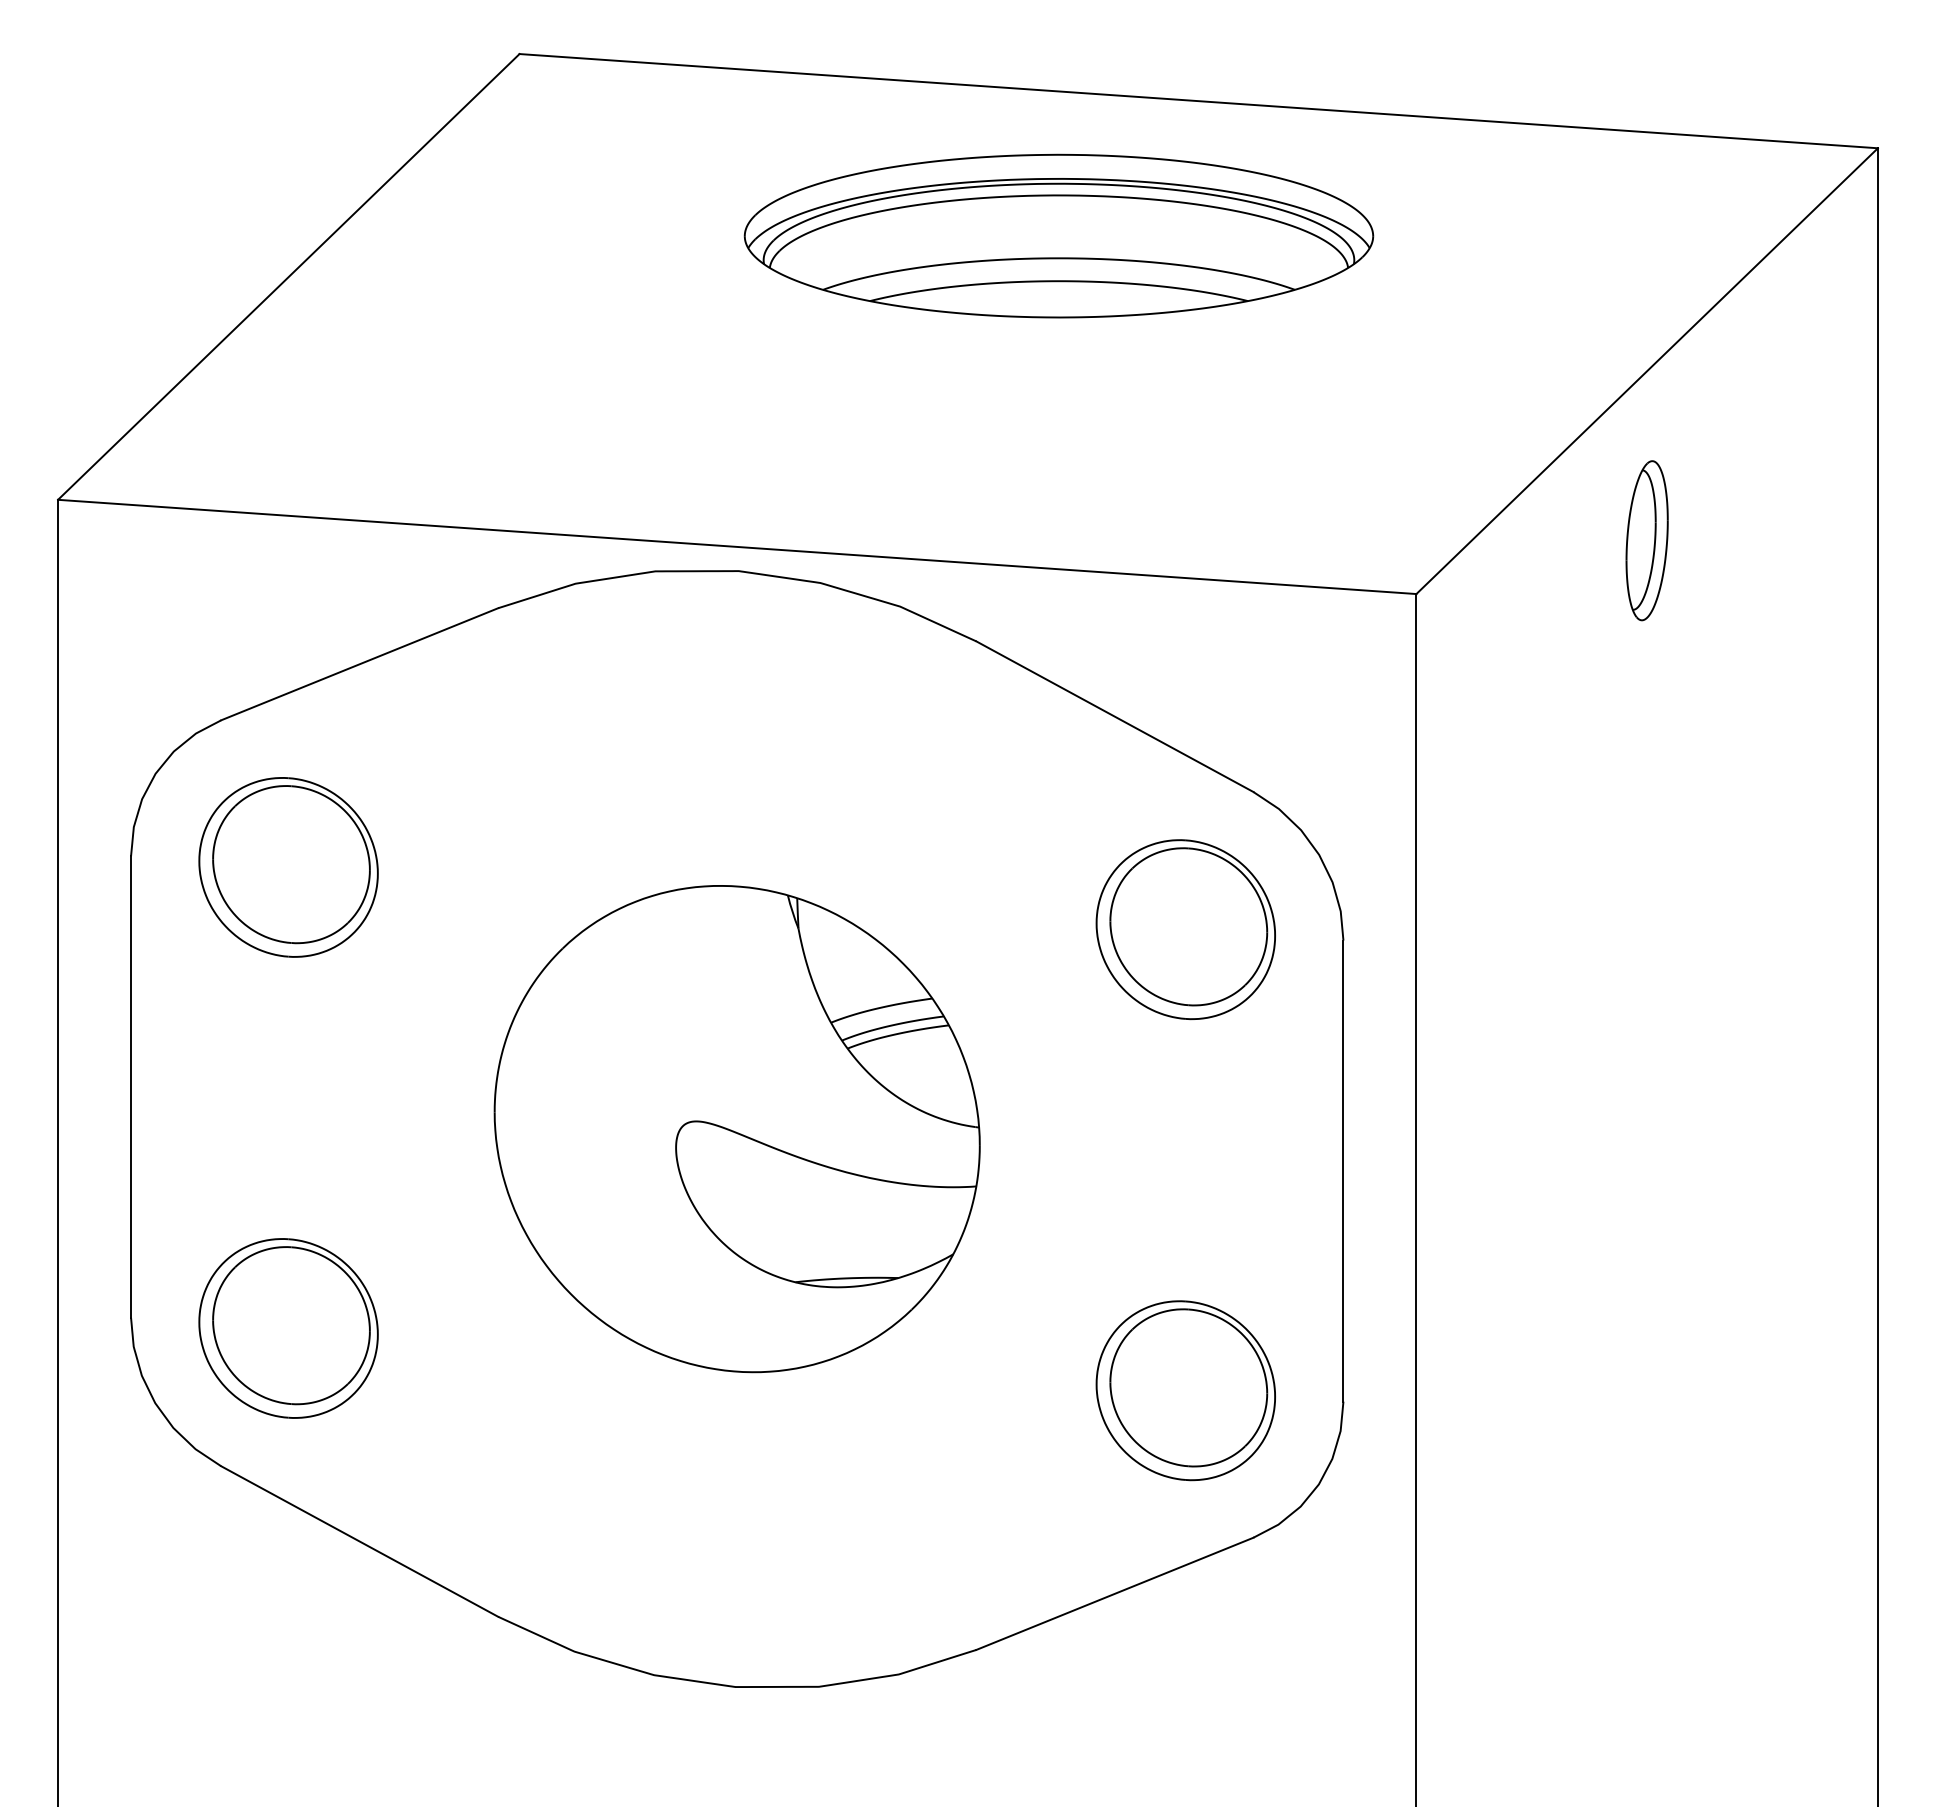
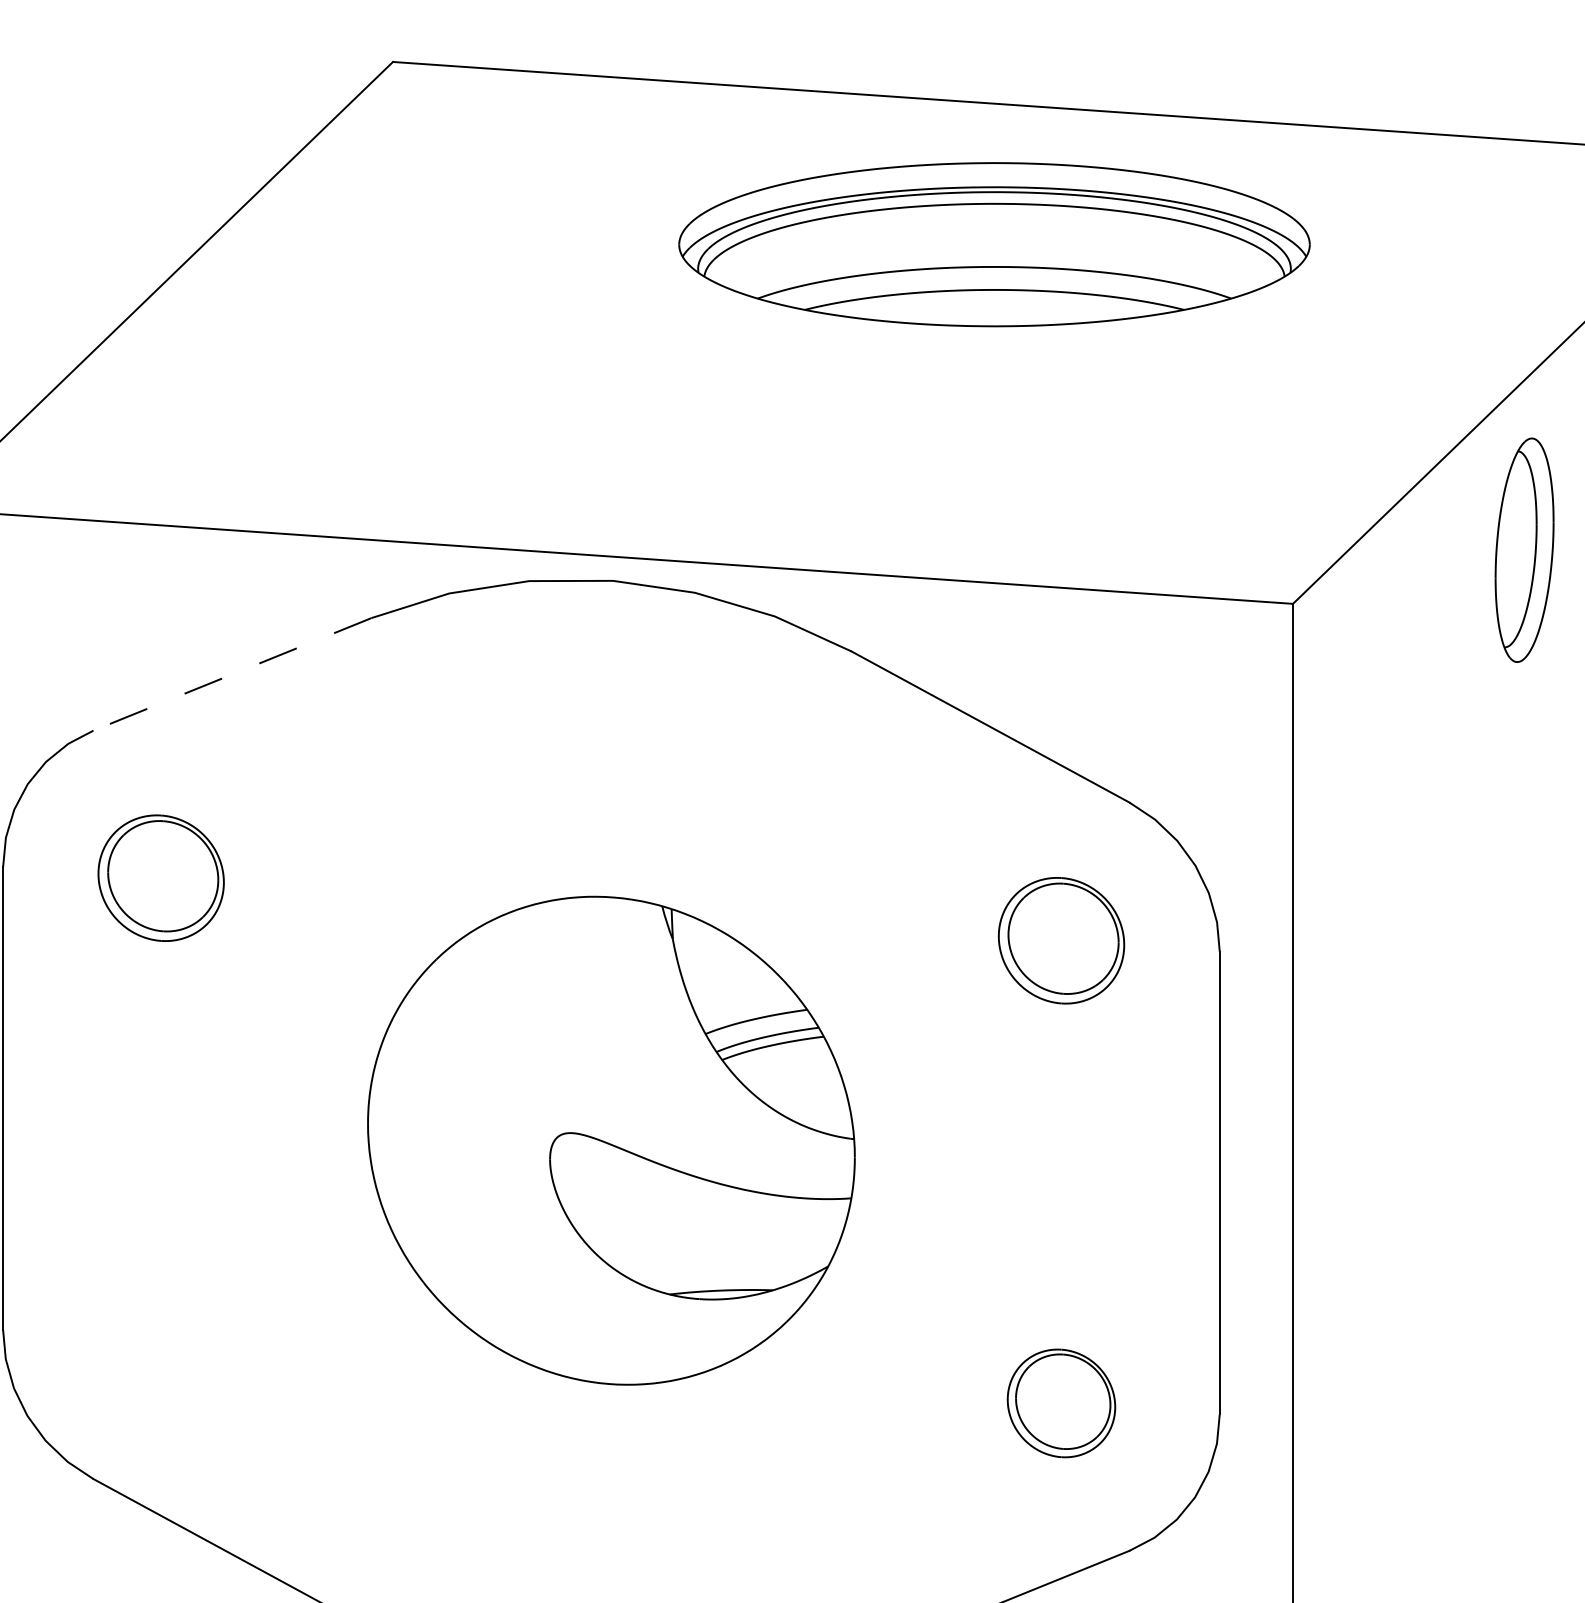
part: (1058, 235) -> (994, 244), moved
part: (1646, 540) -> (1523, 550), size x1.4
line: (359, 664) -> (232, 674), solid -> dashed
part: (288, 867) -> (161, 878), size x0.7
part: (1185, 929) -> (1061, 940), size x0.7
part: (288, 1328) -> (161, 1340), removed
part: (1185, 1390) -> (1061, 1403), size x0.6

